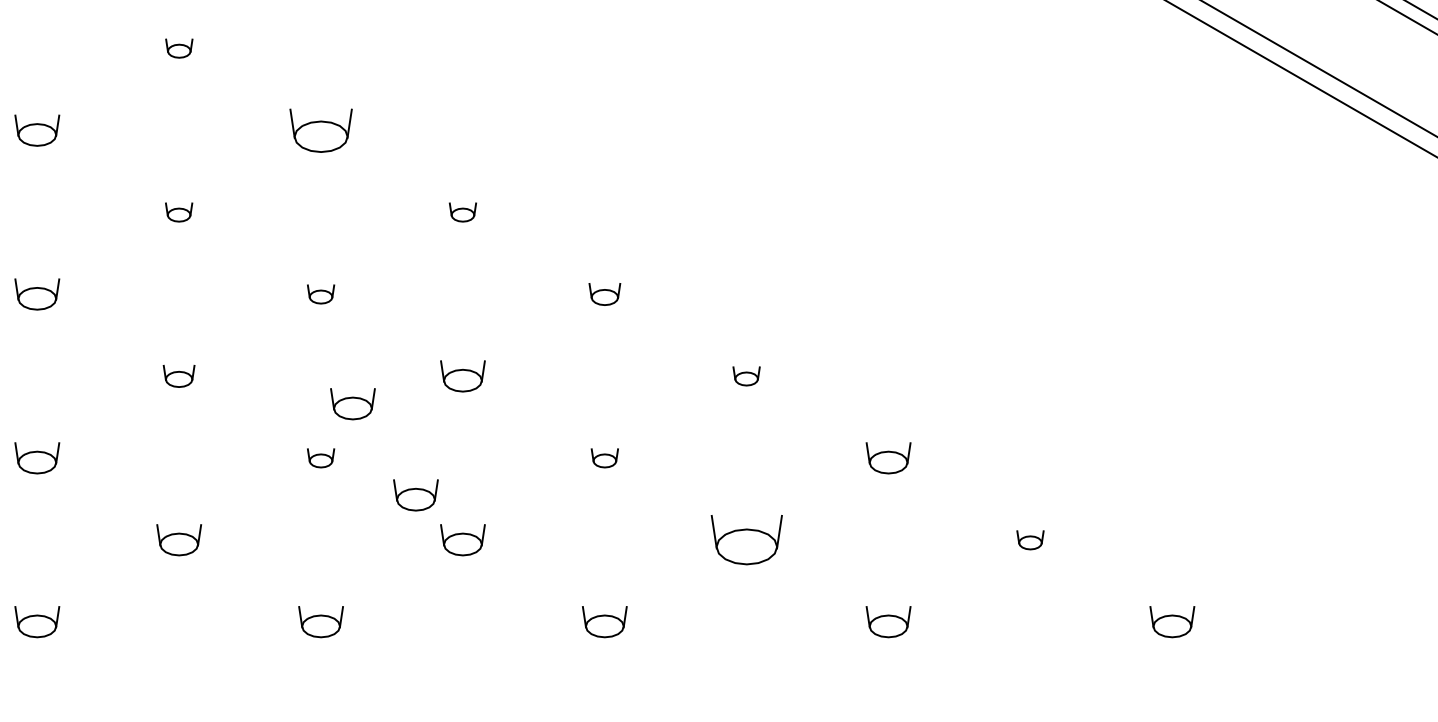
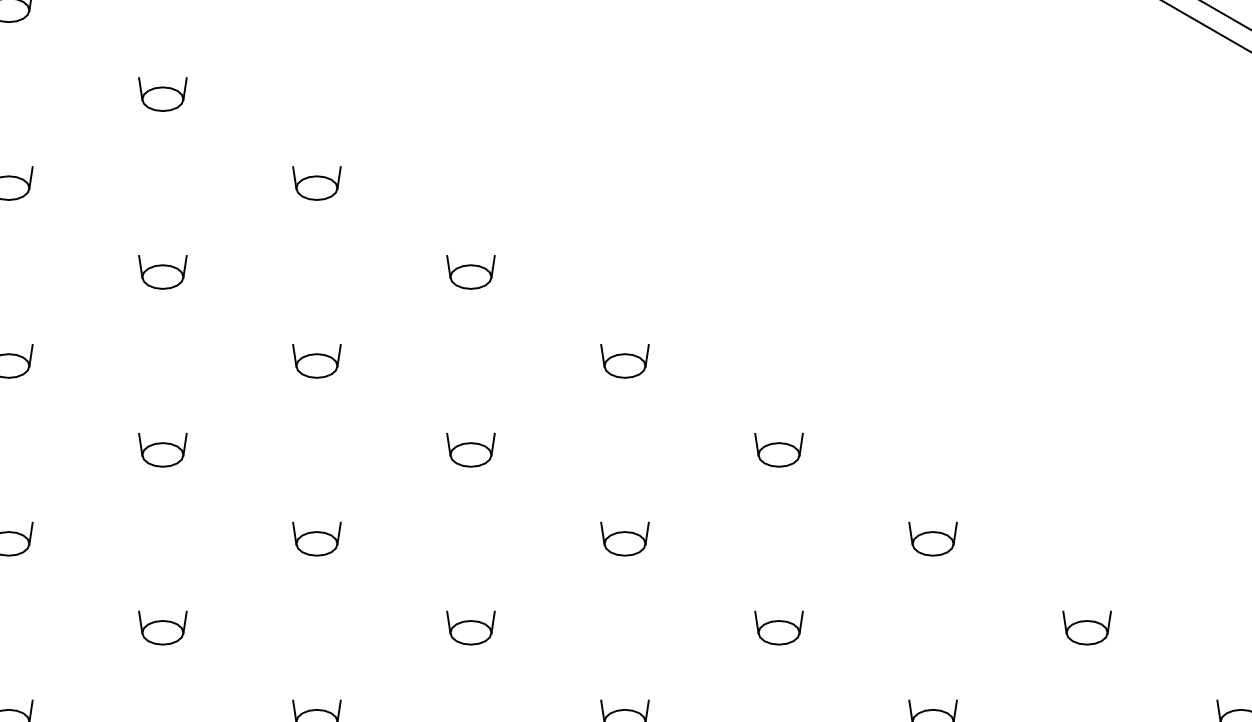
part: (179, 48) -> (163, 94), size x1.67
part: (320, 130) -> (316, 183), size x0.71
part: (178, 212) -> (162, 272), size x1.67
part: (462, 212) -> (470, 272), size x1.67
part: (320, 294) -> (316, 361), size x1.67
part: (604, 294) -> (624, 361), size x1.43
part: (178, 376) -> (162, 450), size x1.43
part: (746, 376) -> (778, 450), size x1.67
part: (352, 404) -> (351, 480), removed
part: (320, 458) -> (316, 539), size x1.67
part: (604, 458) -> (624, 539), size x1.67
part: (415, 495) -> (419, 579), removed
part: (746, 540) -> (778, 628), size x0.62
part: (1030, 540) -> (1087, 628), size x1.67

